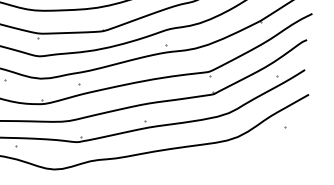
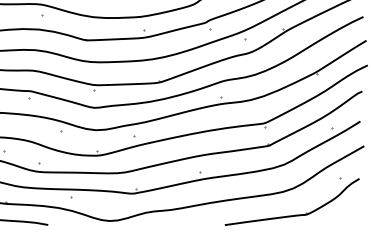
part: (240, 162) -> (295, 214), added

